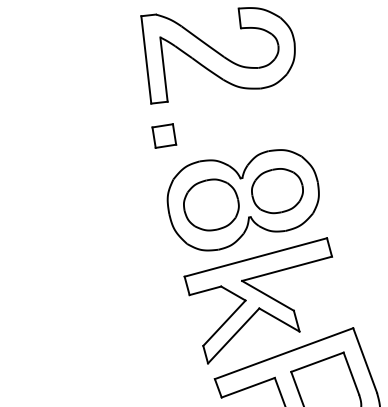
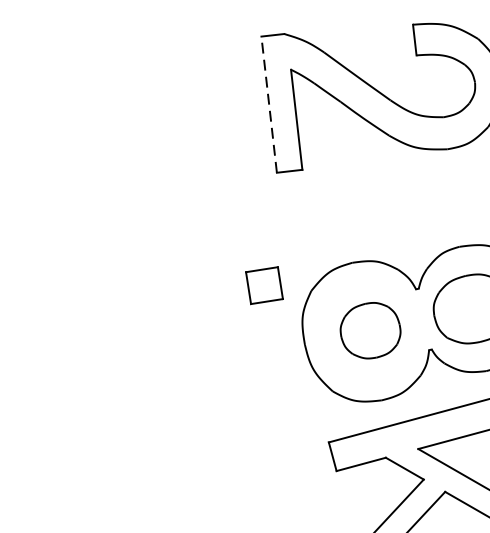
line: (146, 59) -> (269, 104), solid -> dashed
part: (164, 135) -> (264, 284), moved
part: (211, 204) -> (370, 329), size x0.7

